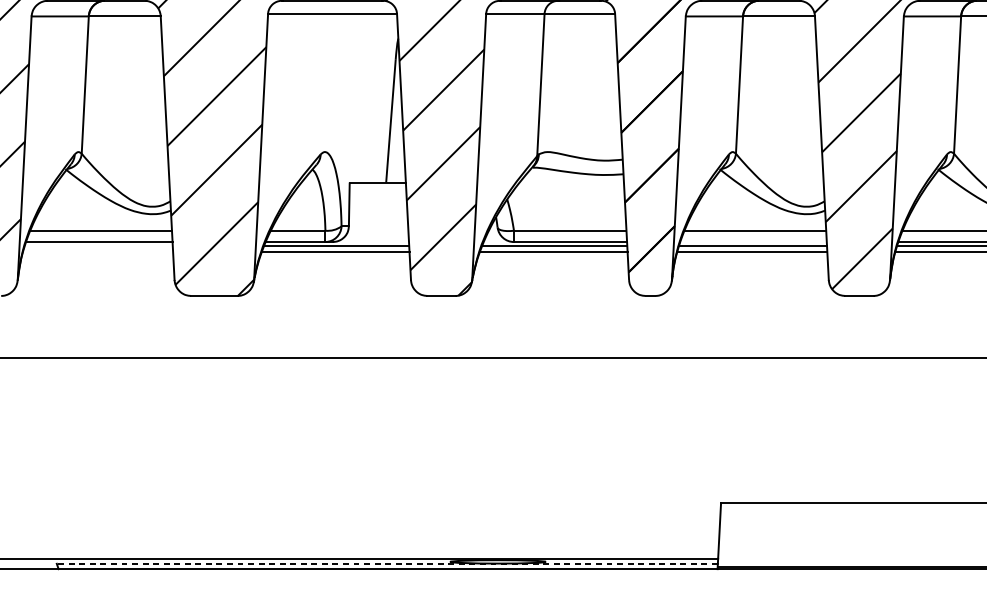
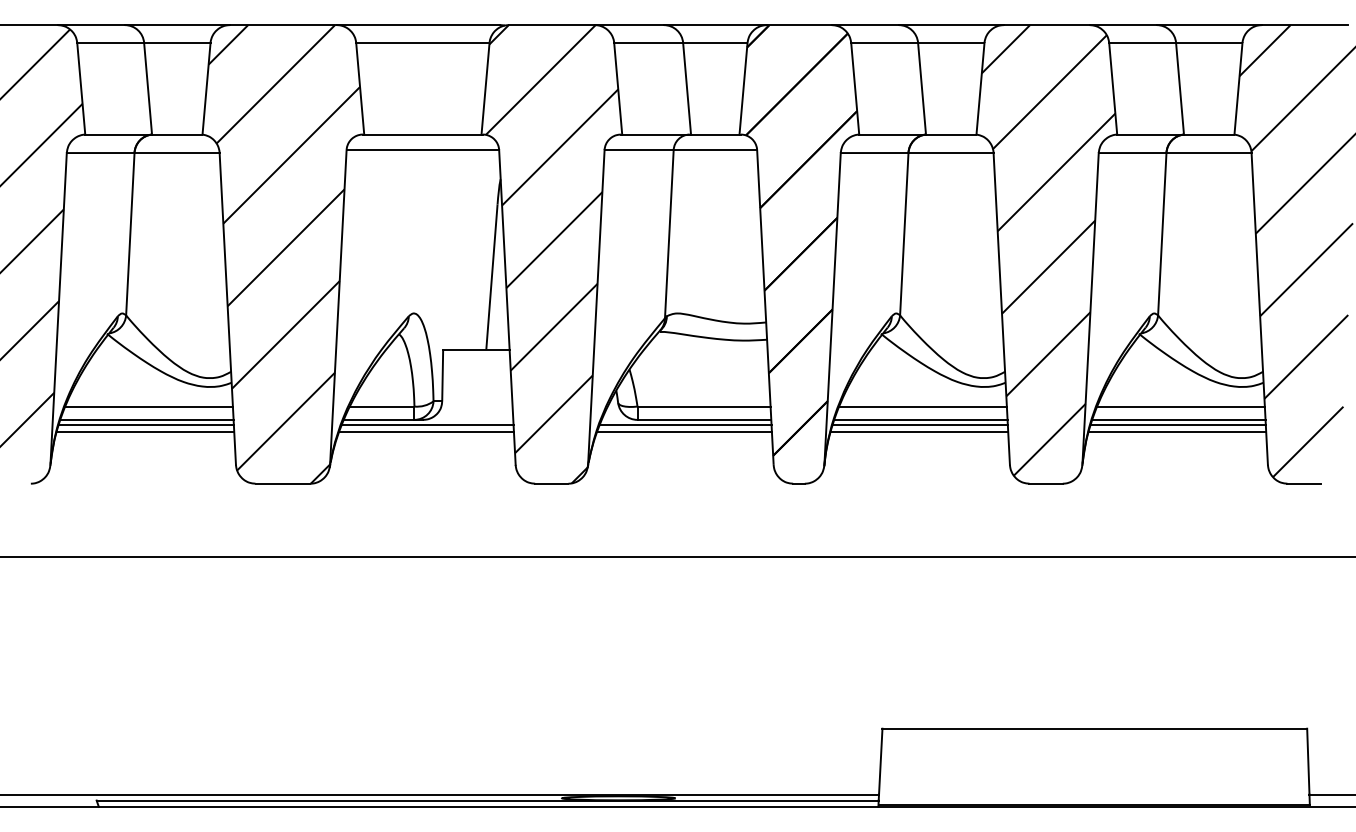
line: (753, 241) -> (920, 419), added
line: (98, 246) -> (145, 425), added
line: (98, 251) -> (145, 431), added
line: (387, 563) -> (487, 800), dashed -> solid

